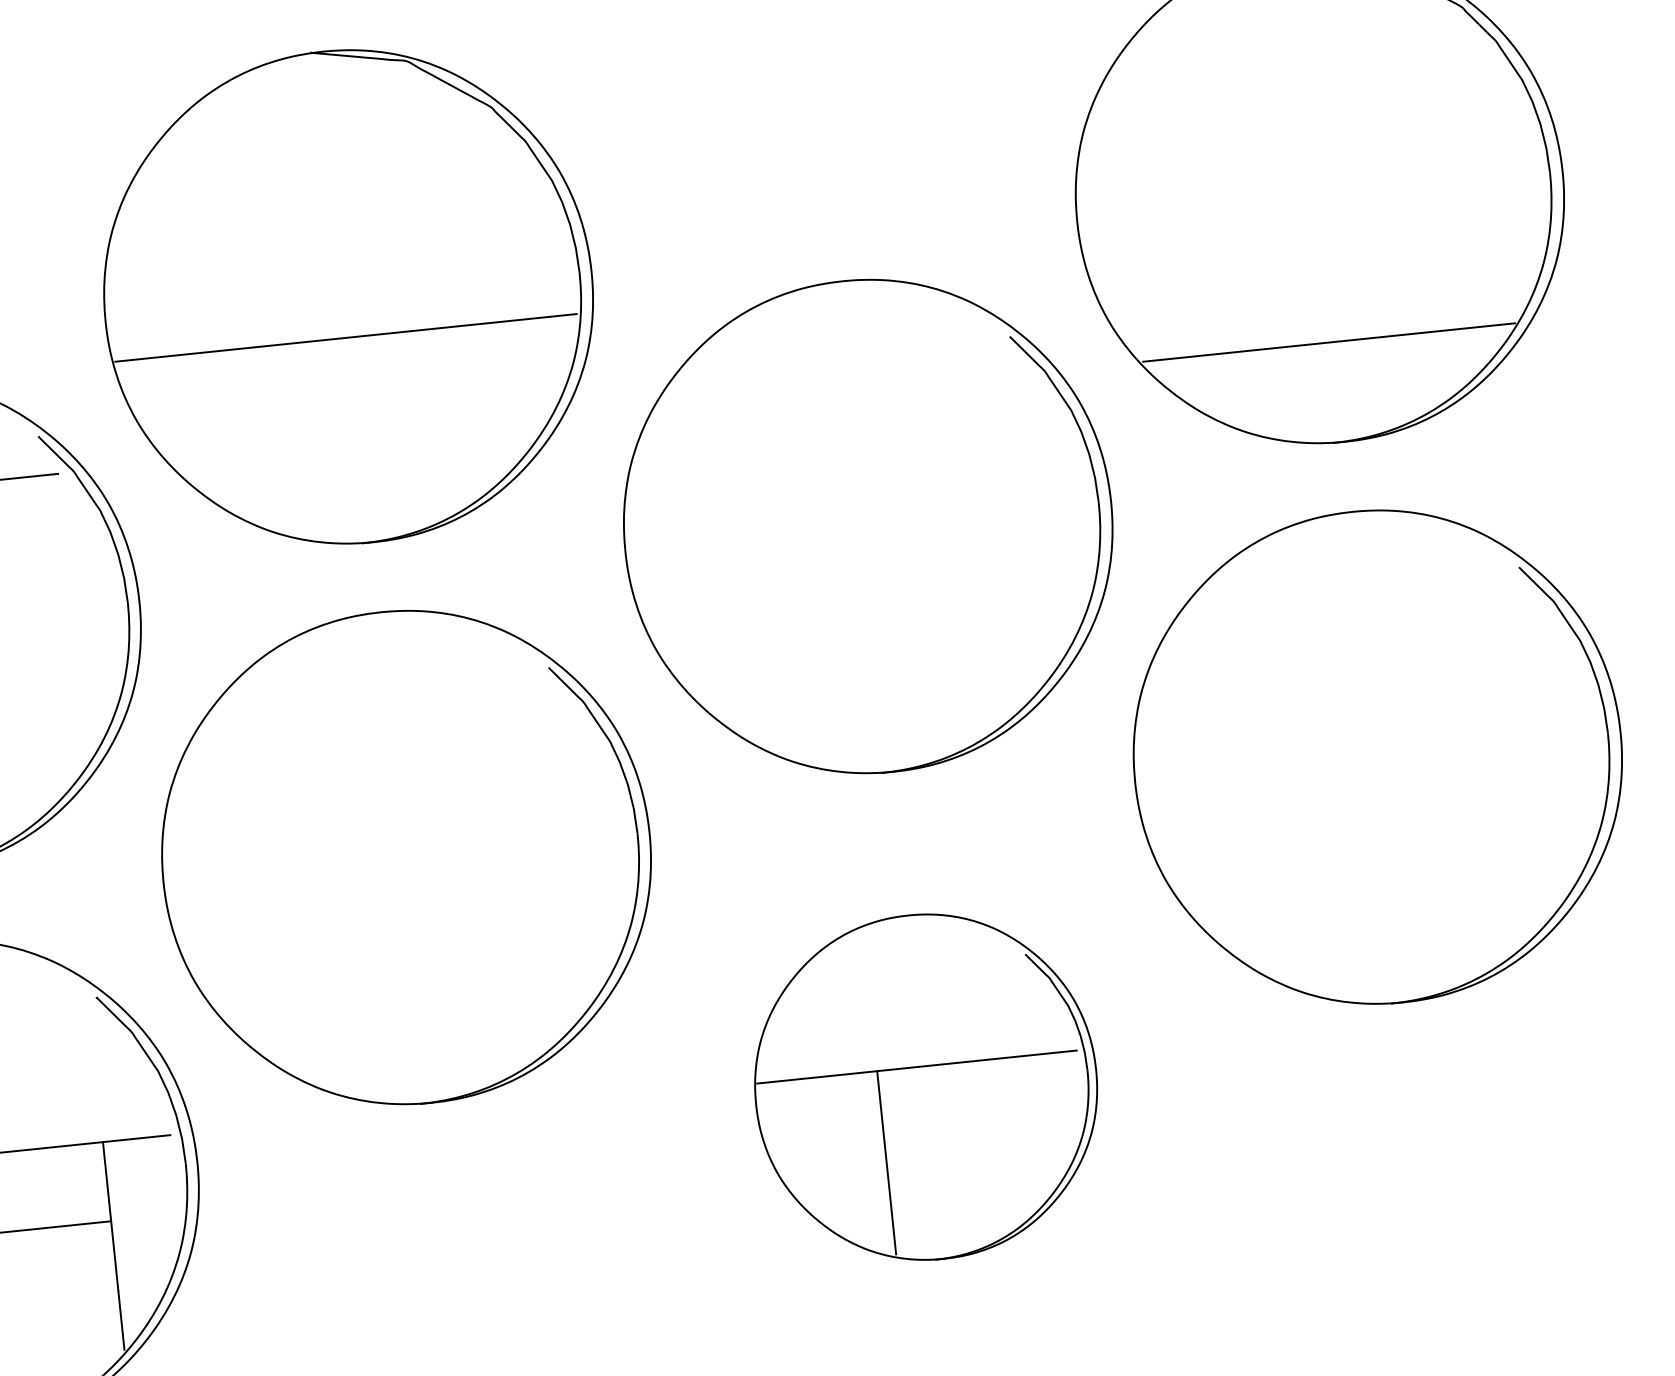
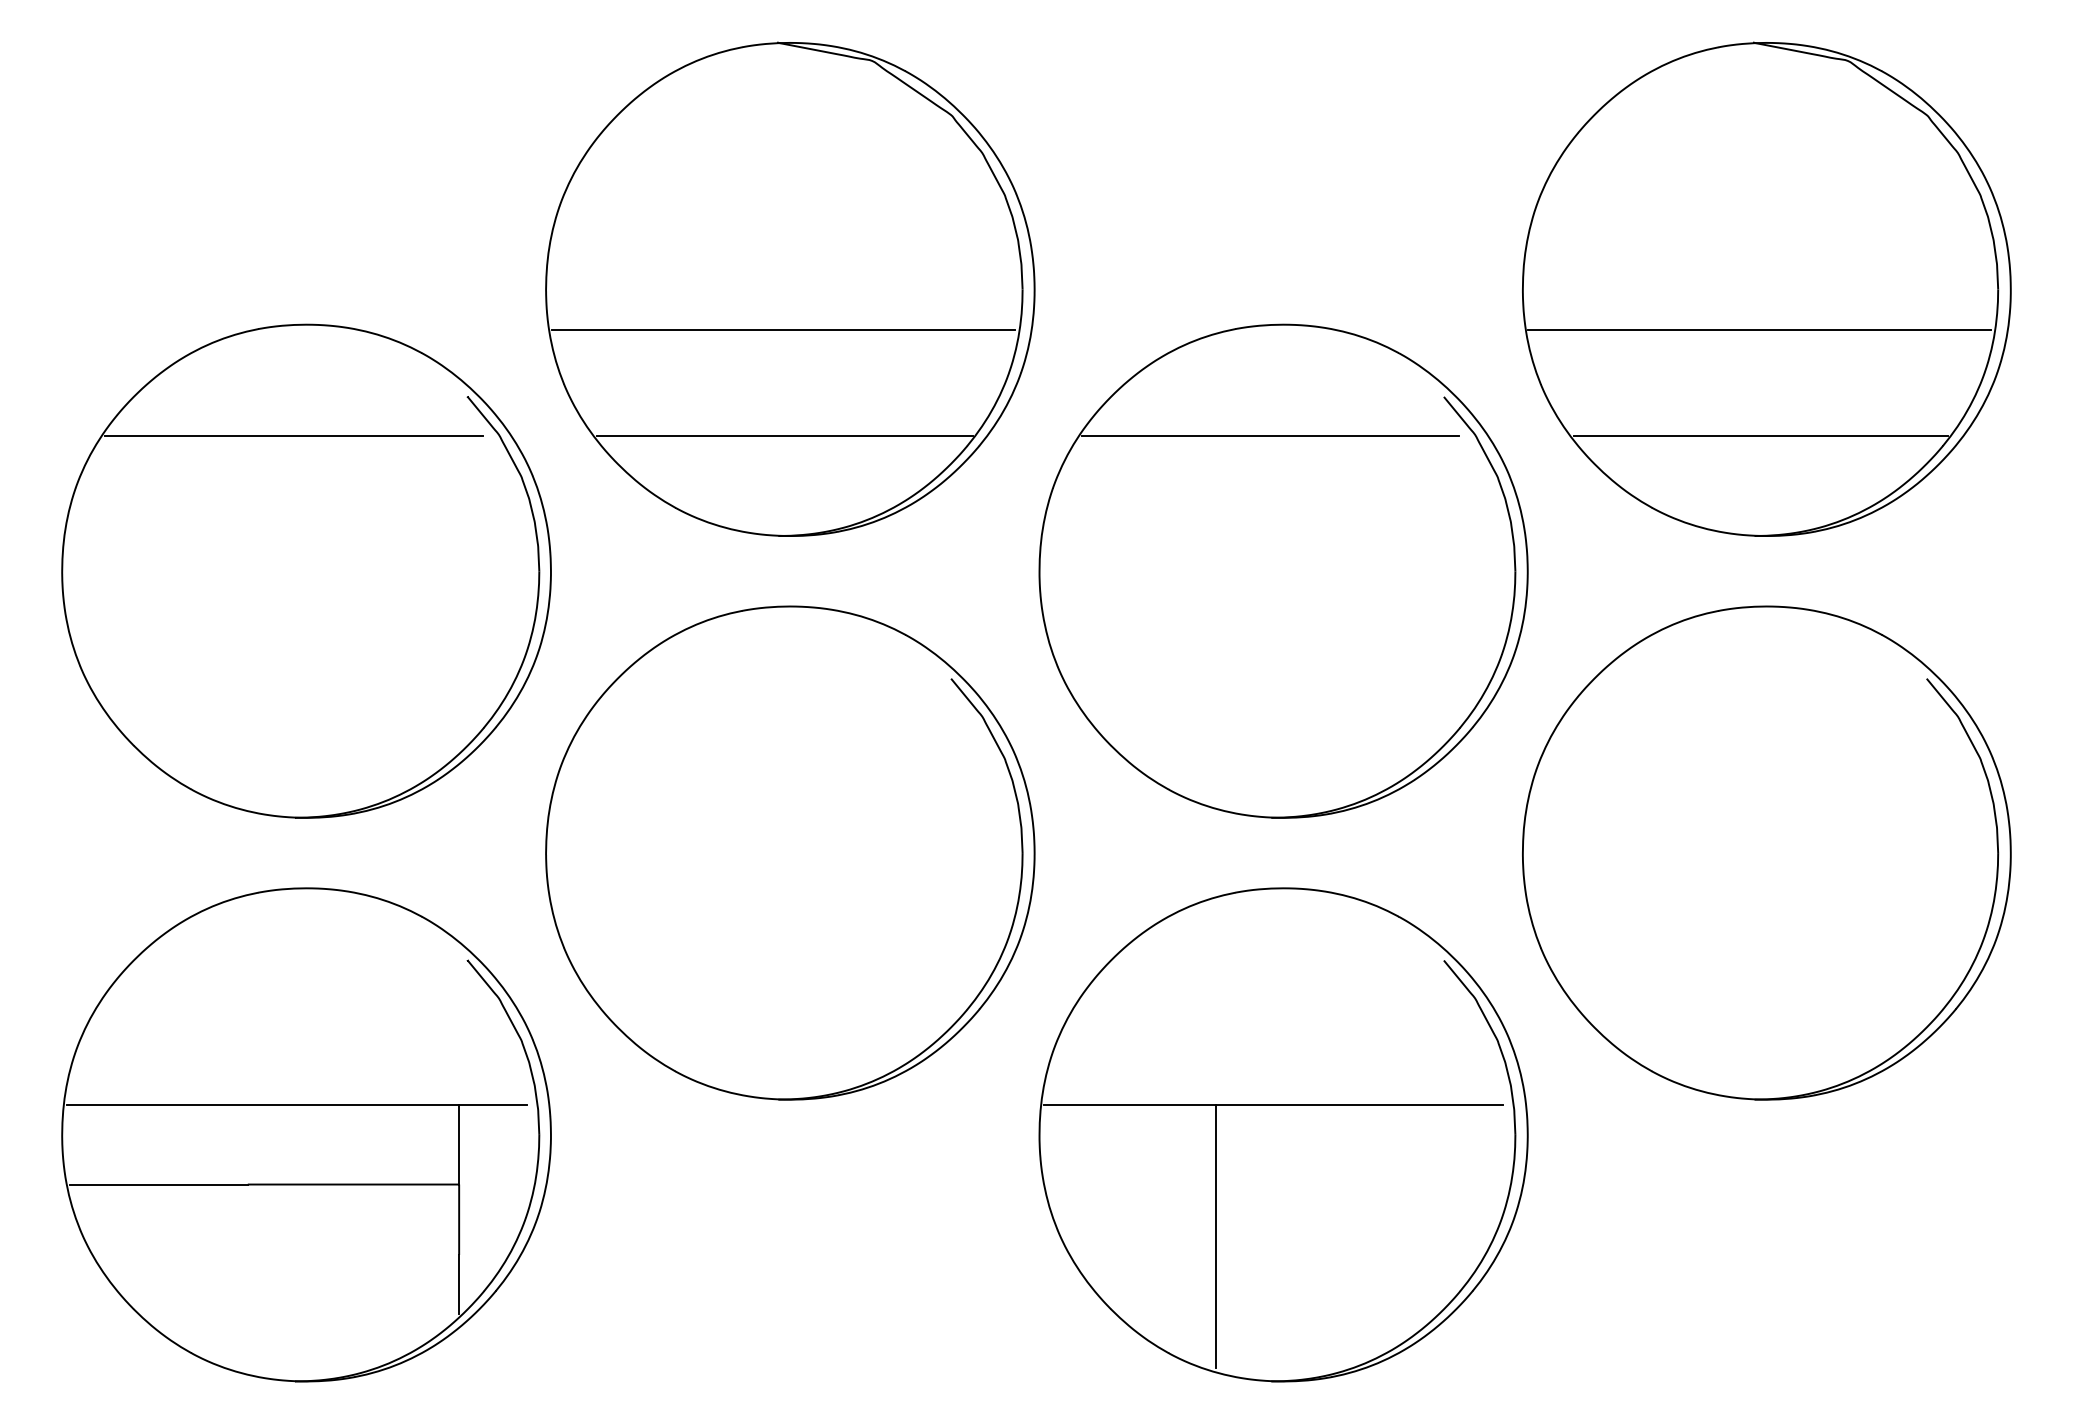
line: (1315, 237) -> (1758, 329), added
line: (841, 392) -> (1270, 435), added
line: (357, 442) -> (784, 435), added
part: (925, 1086) -> (1283, 1134), size x1.43

